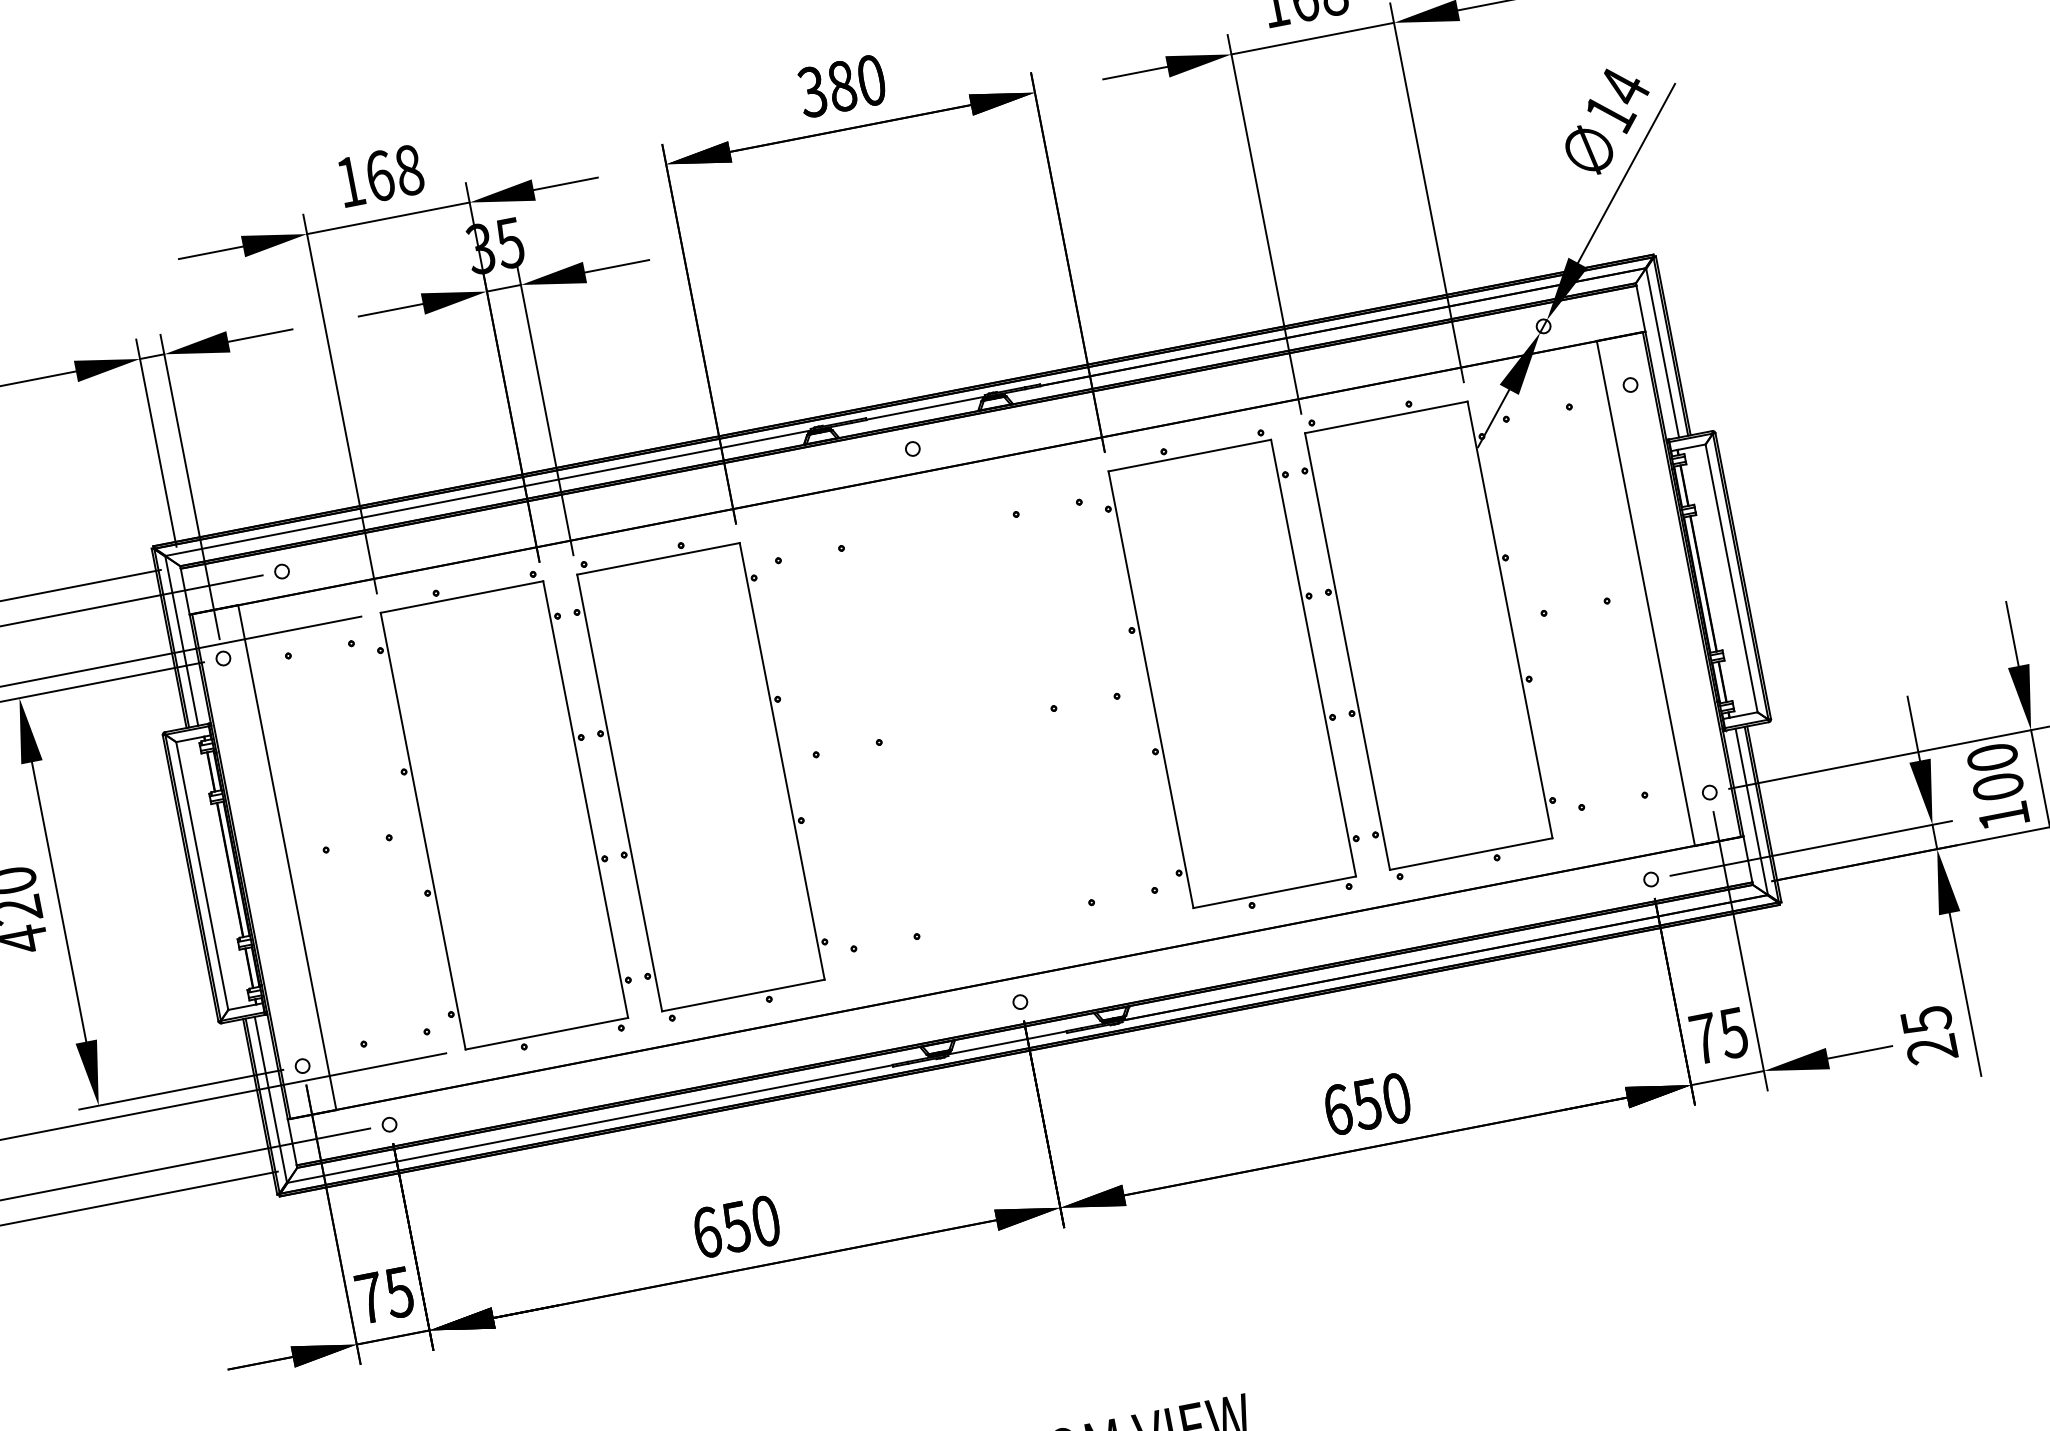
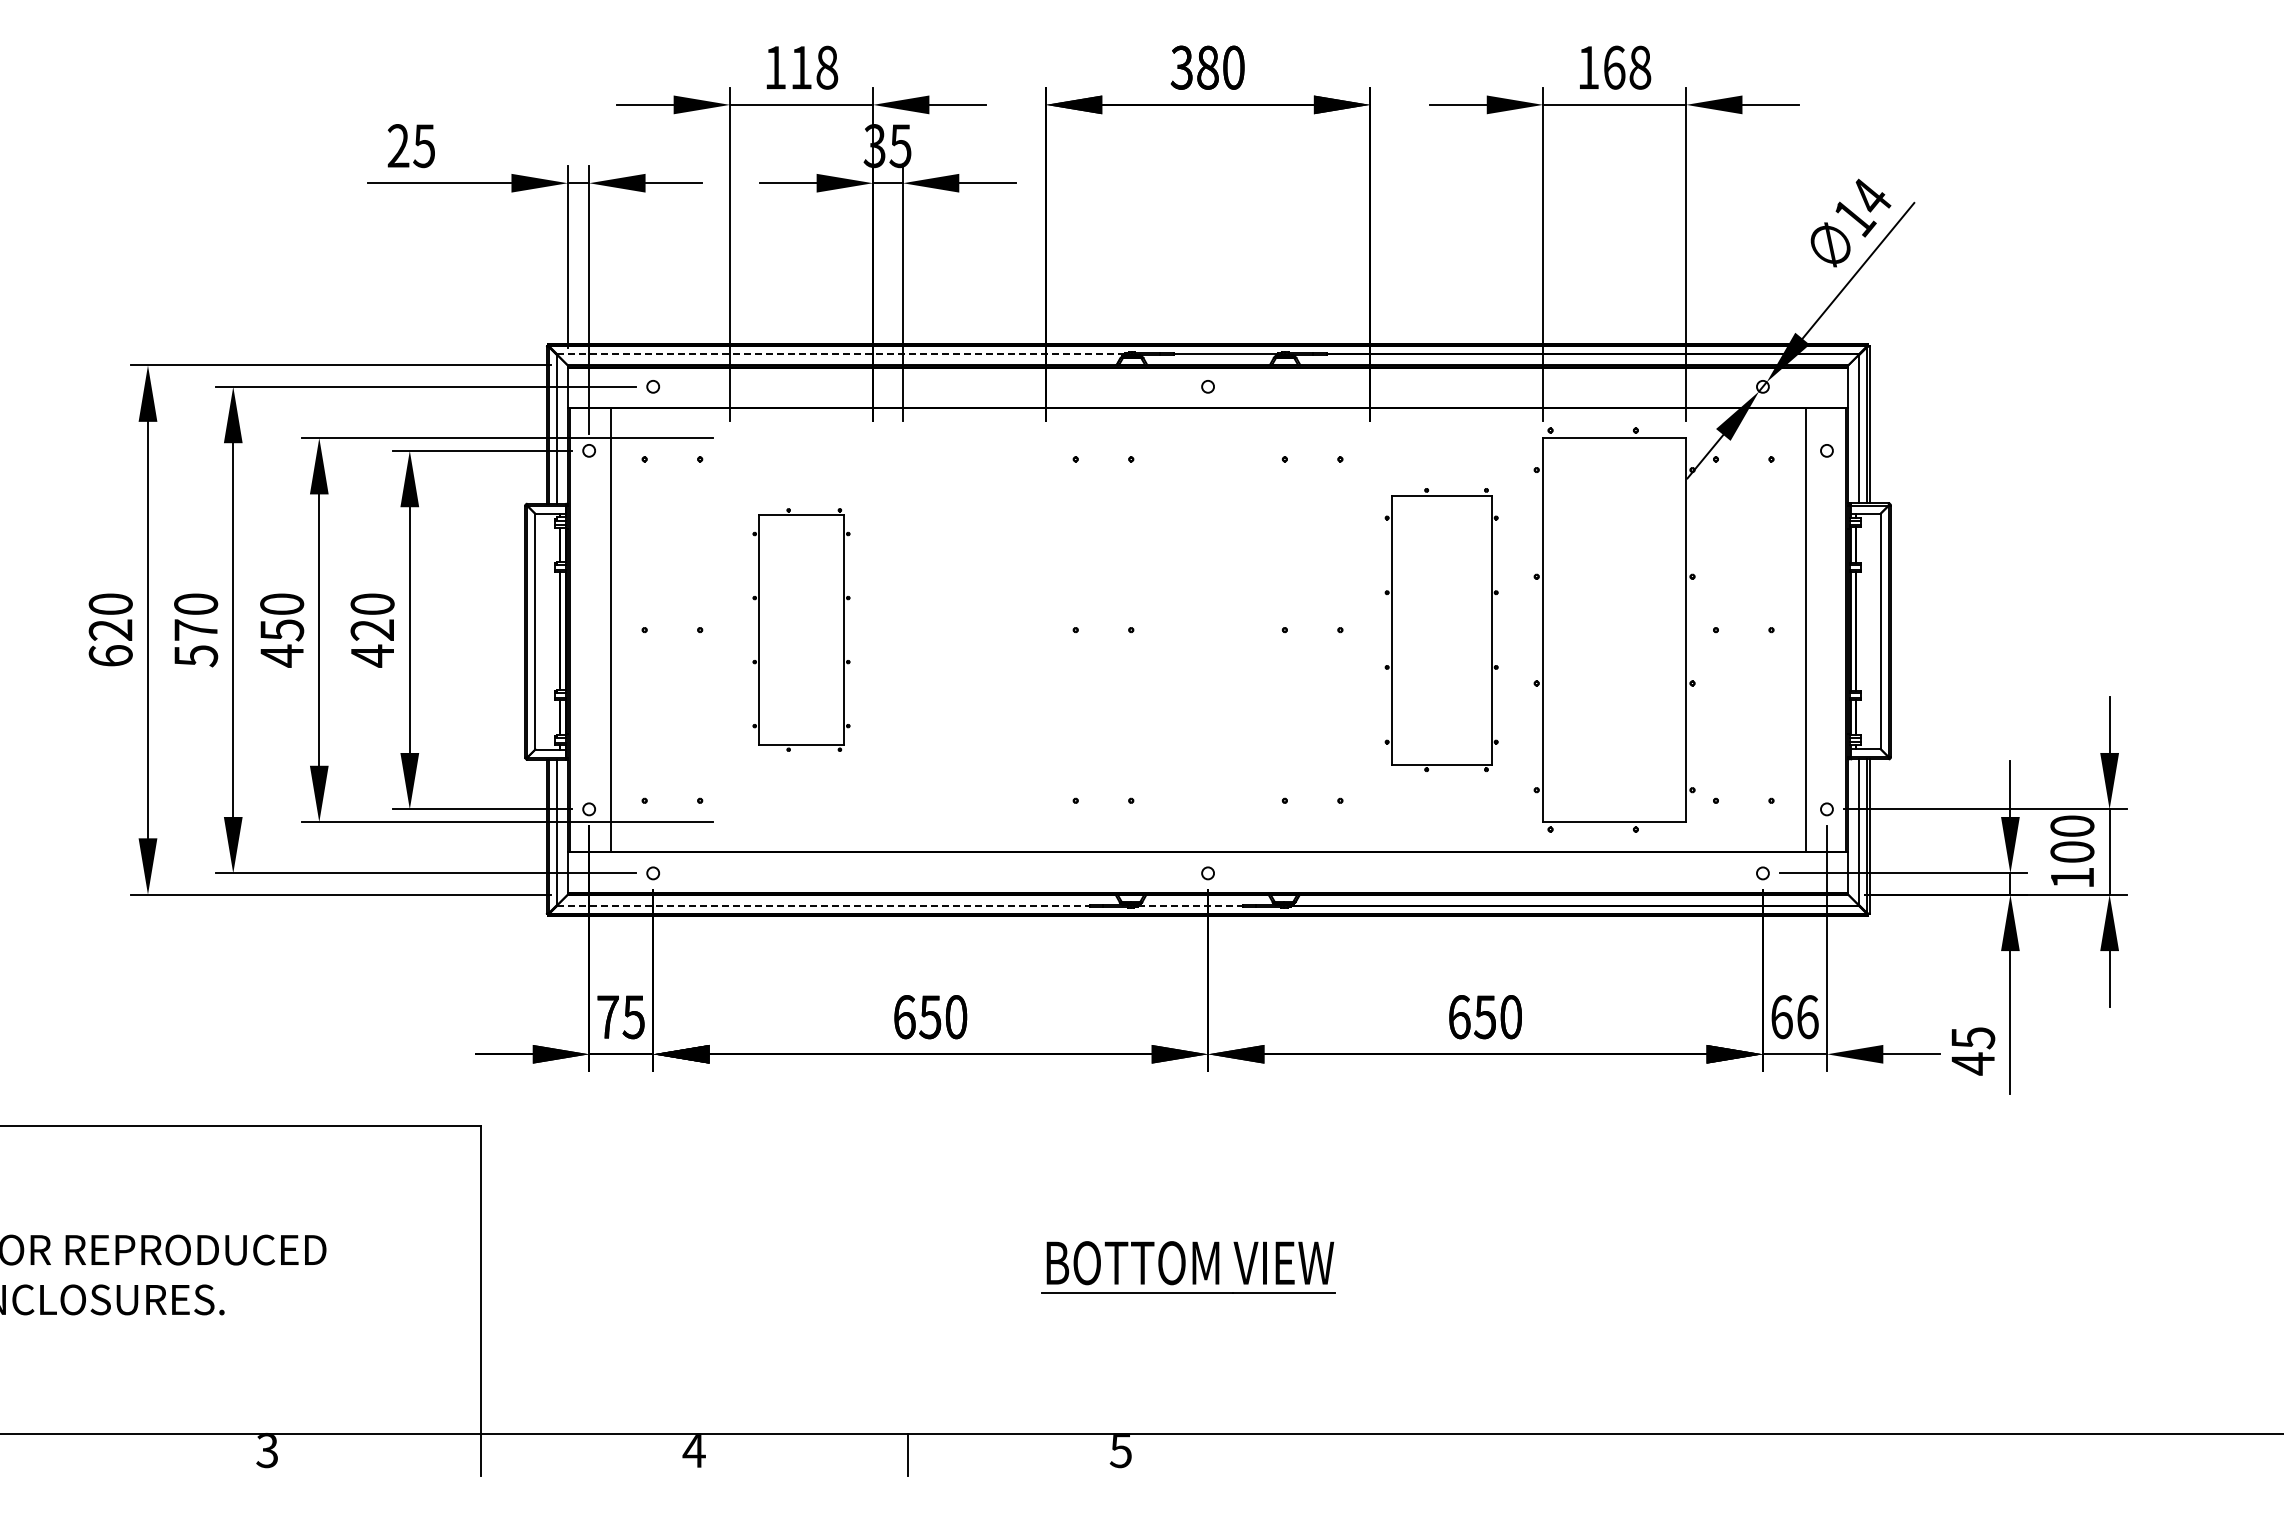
text: (380, 175) -> (801, 67), 168 -> 118
line: (488, 493) -> (841, 354), solid -> dashed
part: (1231, 673) -> (1441, 629), size x0.7
part: (700, 776) -> (974, 629), removed
part: (504, 814) -> (801, 629), size x0.6
text: (1718, 1036) -> (1794, 1017), 75 -> 66
line: (1007, 1042) -> (1190, 905), solid -> dashed
text: (1931, 1049) -> (1972, 1063), 25 -> 45
line: (590, 1123) -> (823, 905), solid -> dashed

